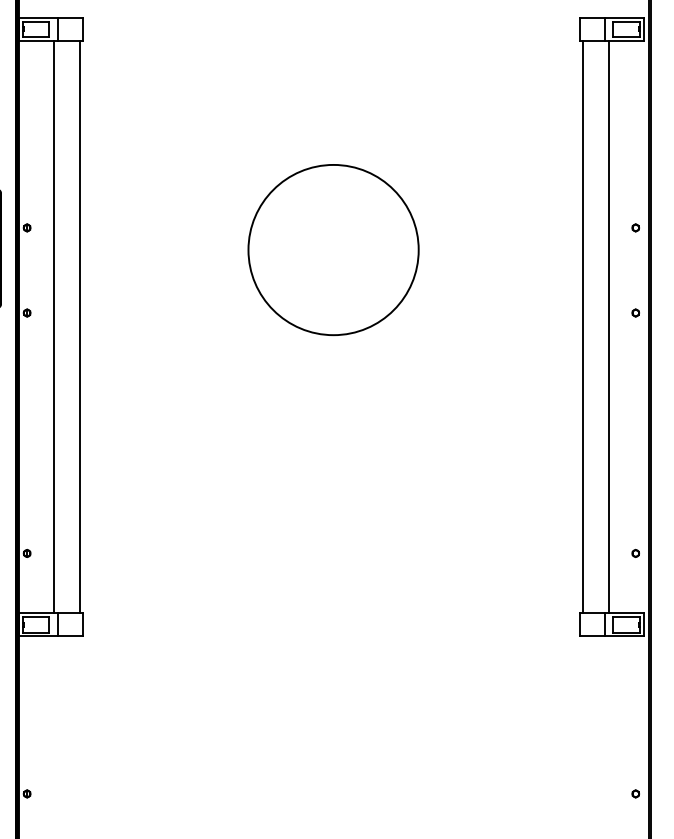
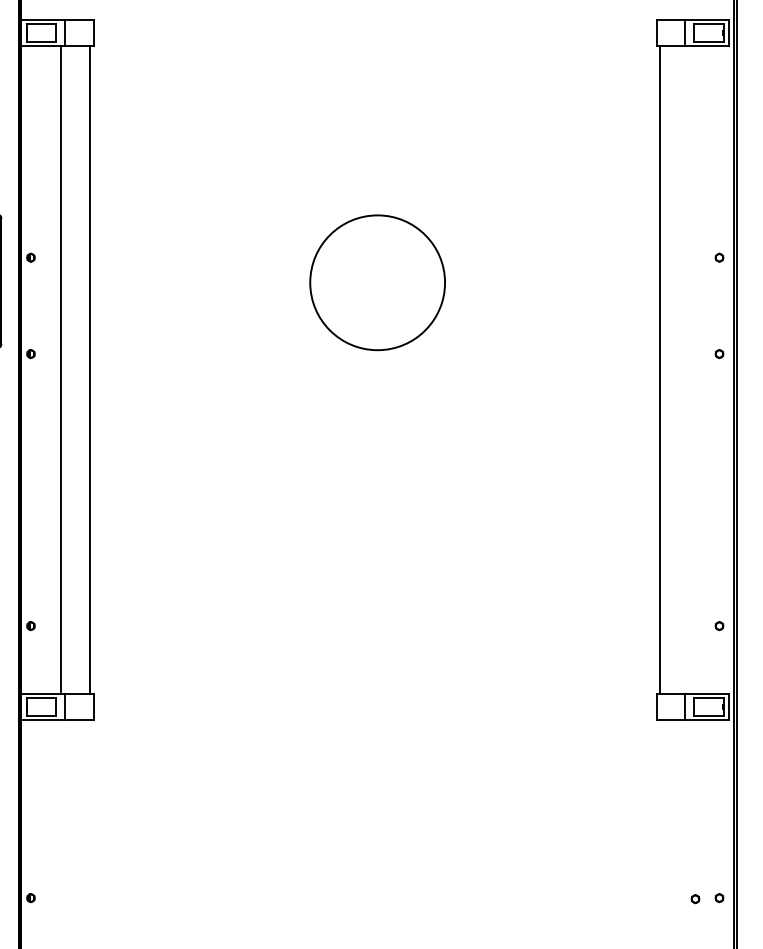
circle: (333, 249) -> (377, 282), size x0.7
line: (609, 326) -> (689, 369), removed
part: (614, 795) -> (695, 899), added

